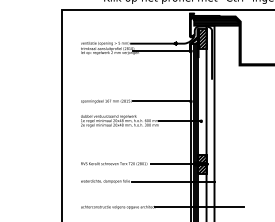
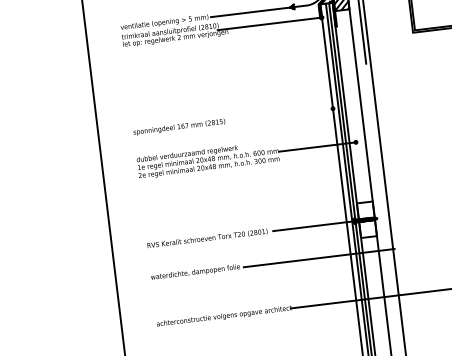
line: (161, 101) -> (279, 115), removed
hatch: (201, 163) -> (365, 218), removed

